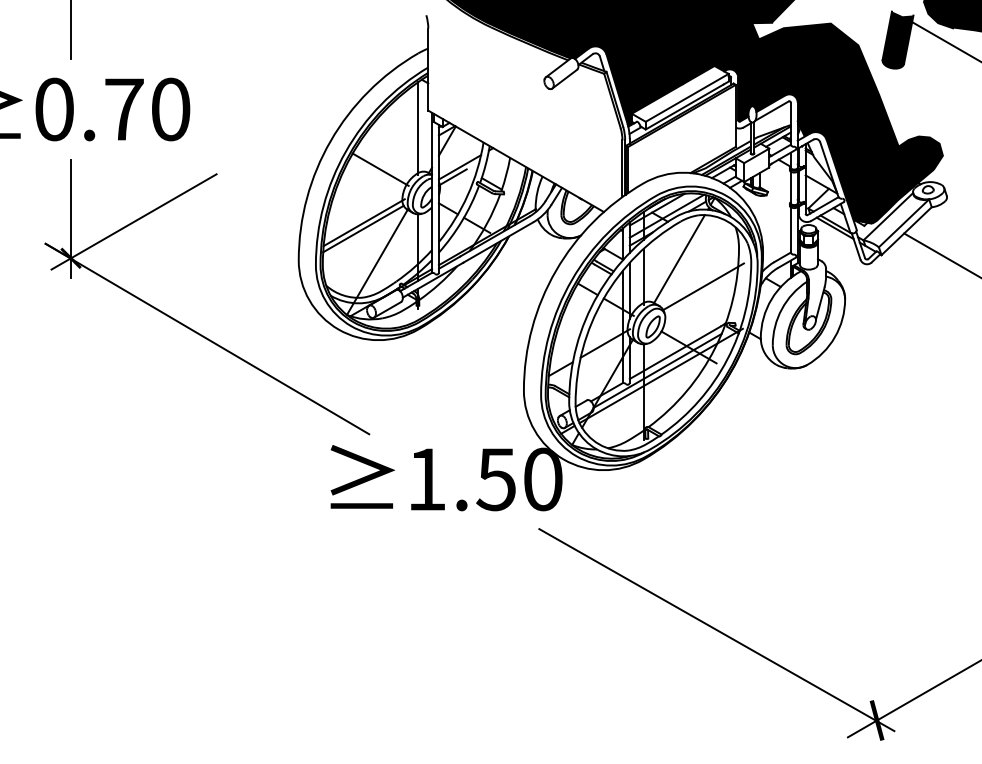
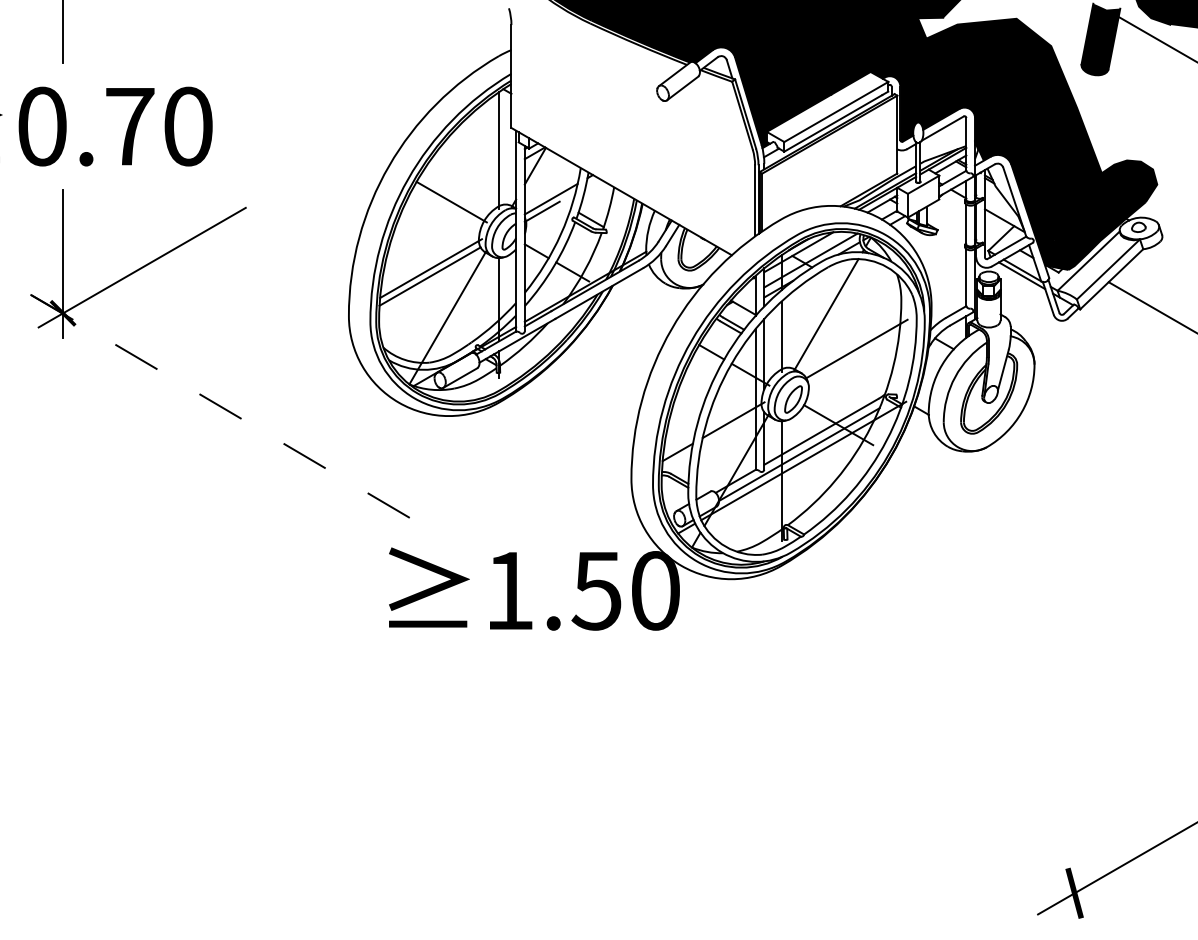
line: (207, 339) -> (234, 415), solid -> dashed
line: (716, 630) -> (873, 780), removed

